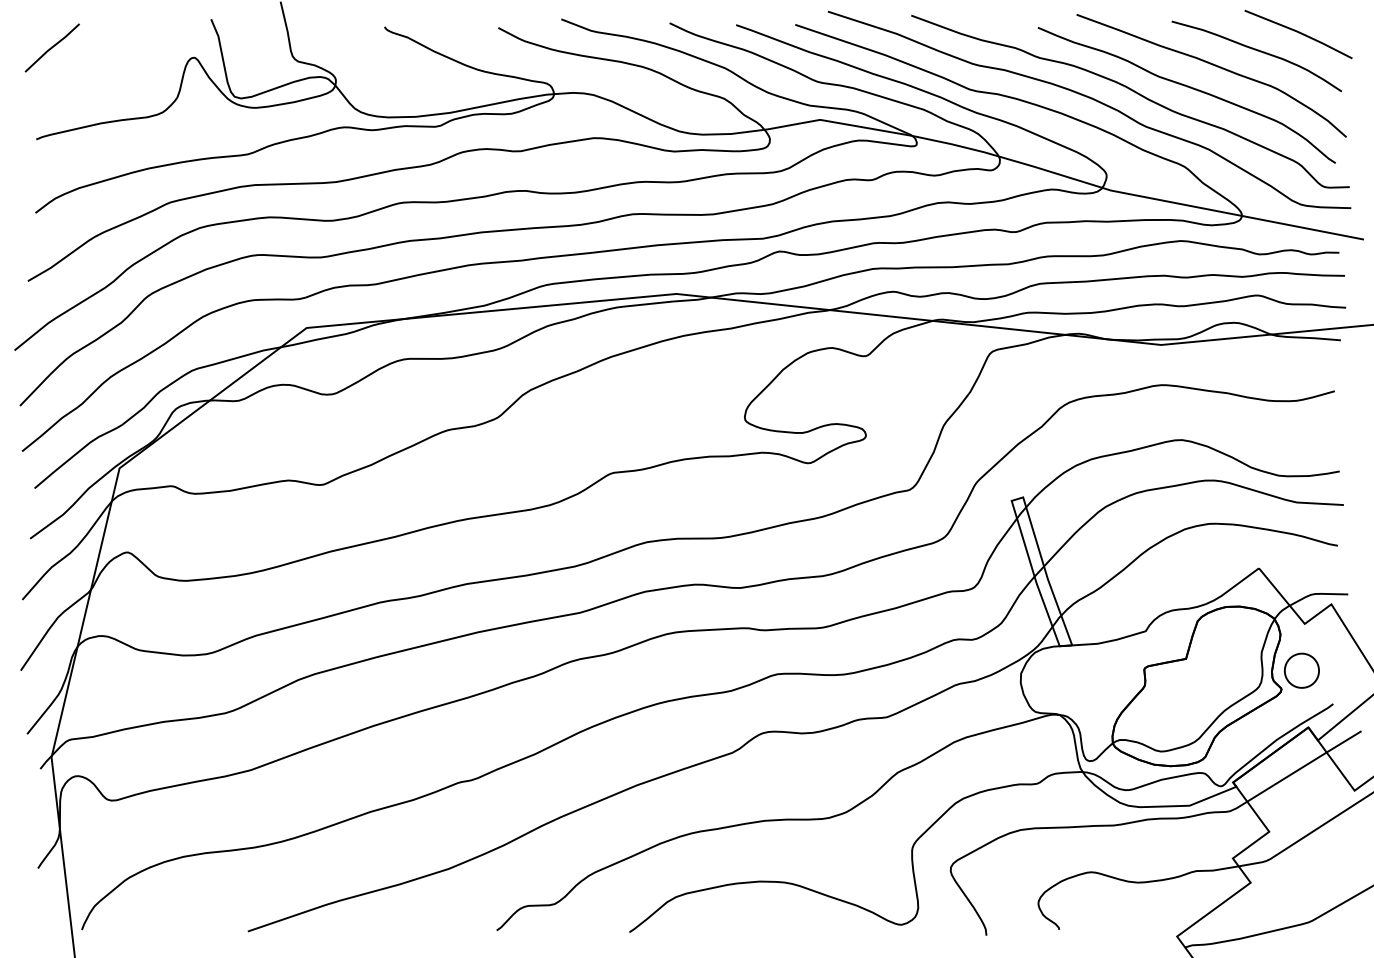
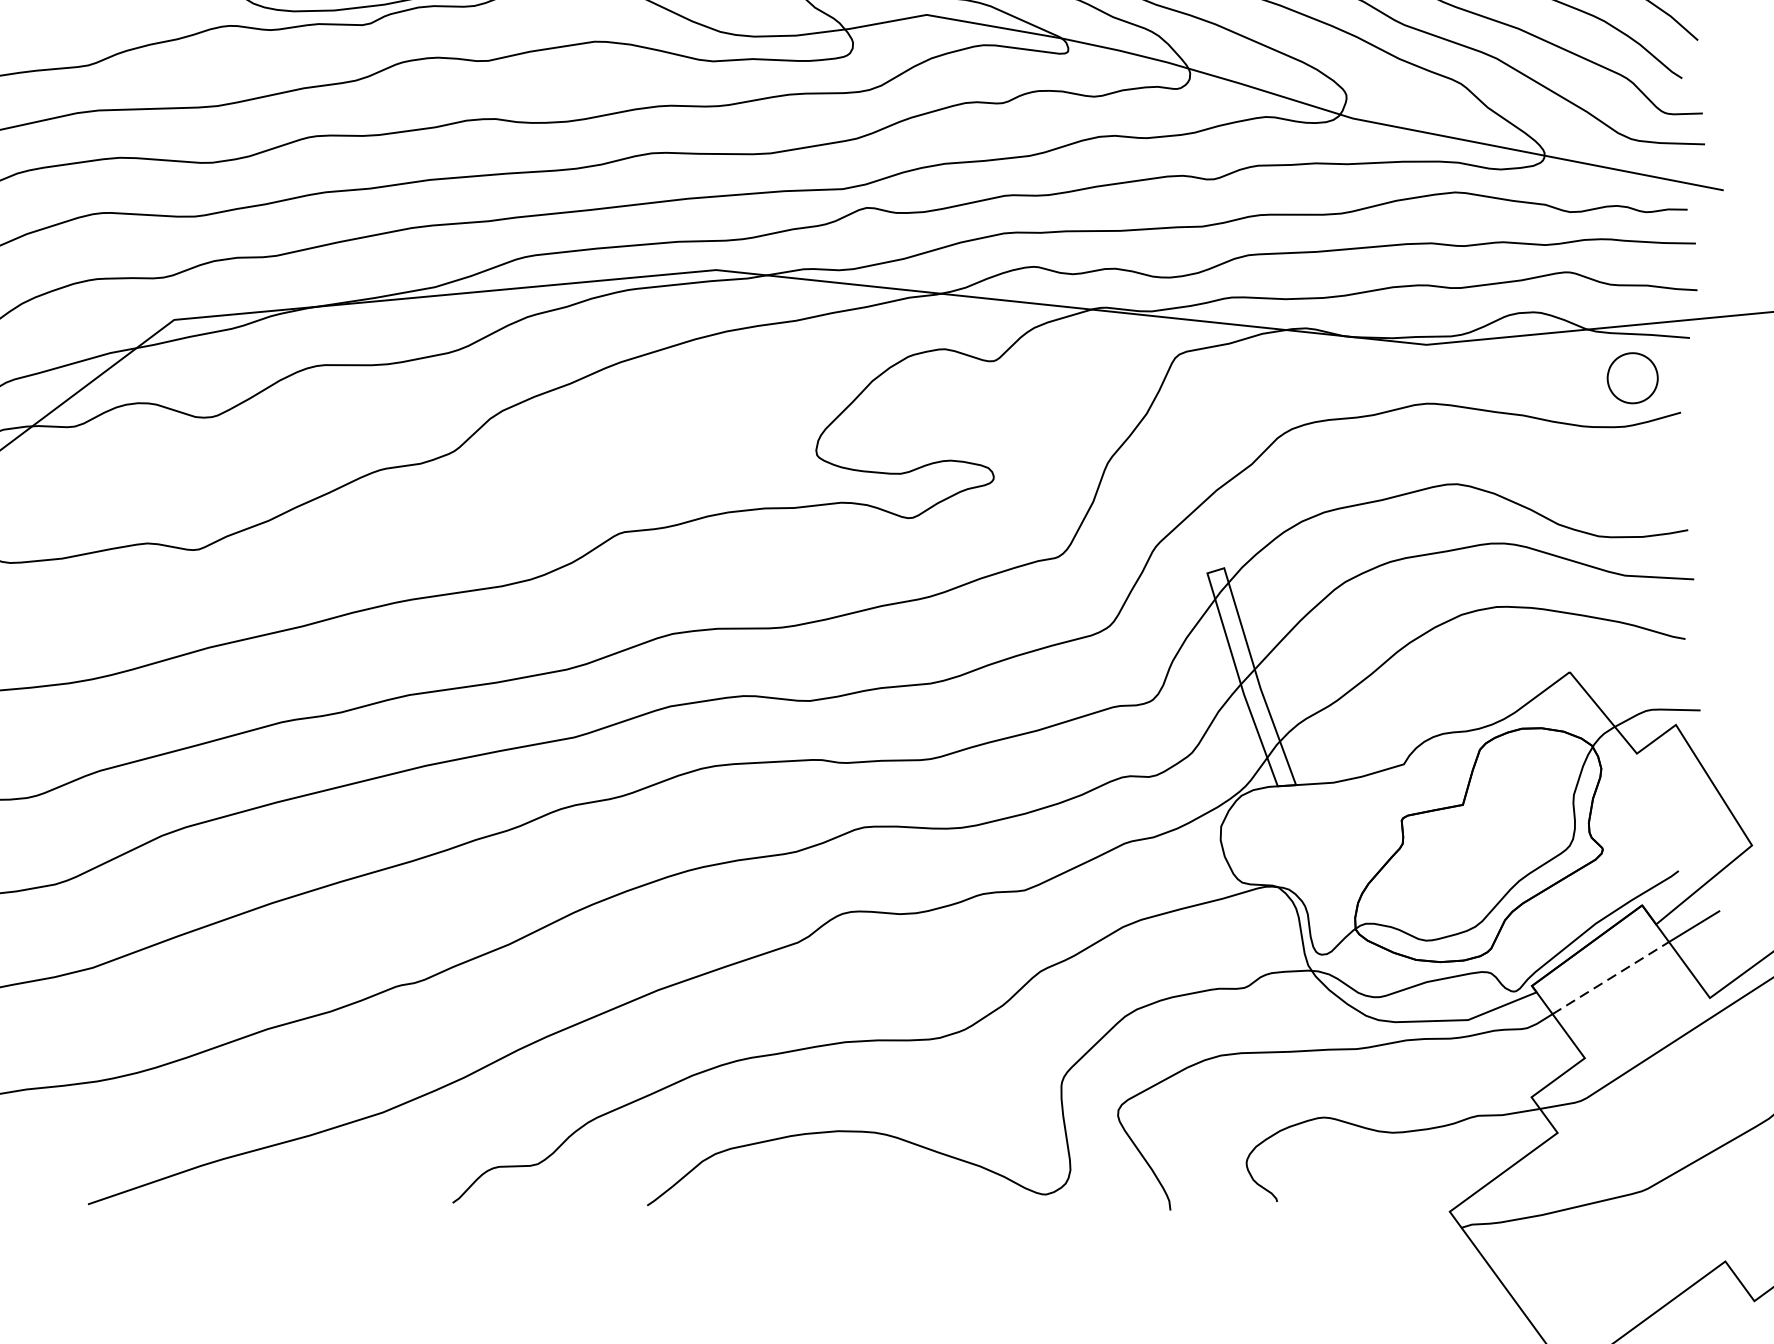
part: (1301, 670) -> (1632, 377), moved
line: (1286, 777) -> (1610, 978), solid -> dashed

